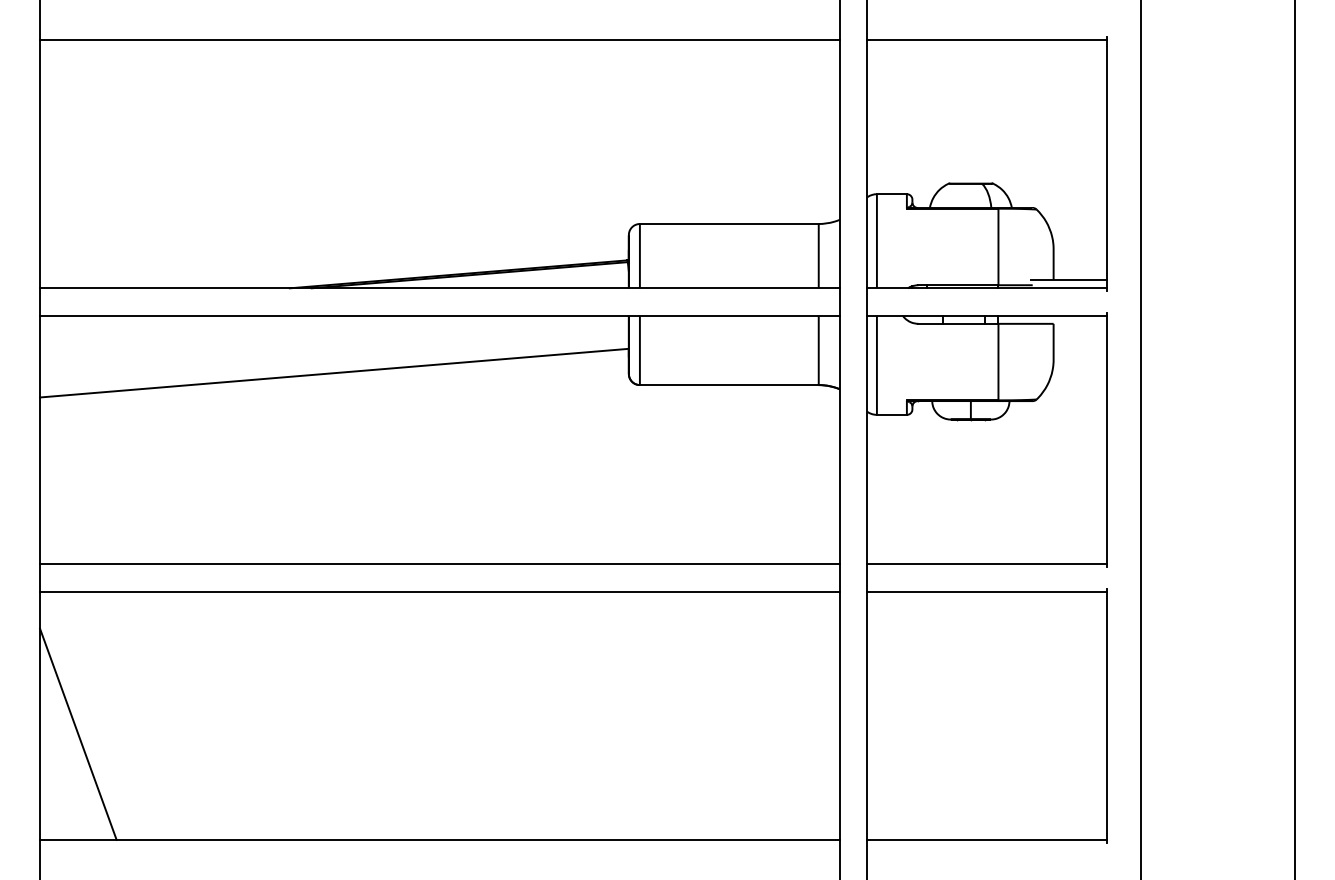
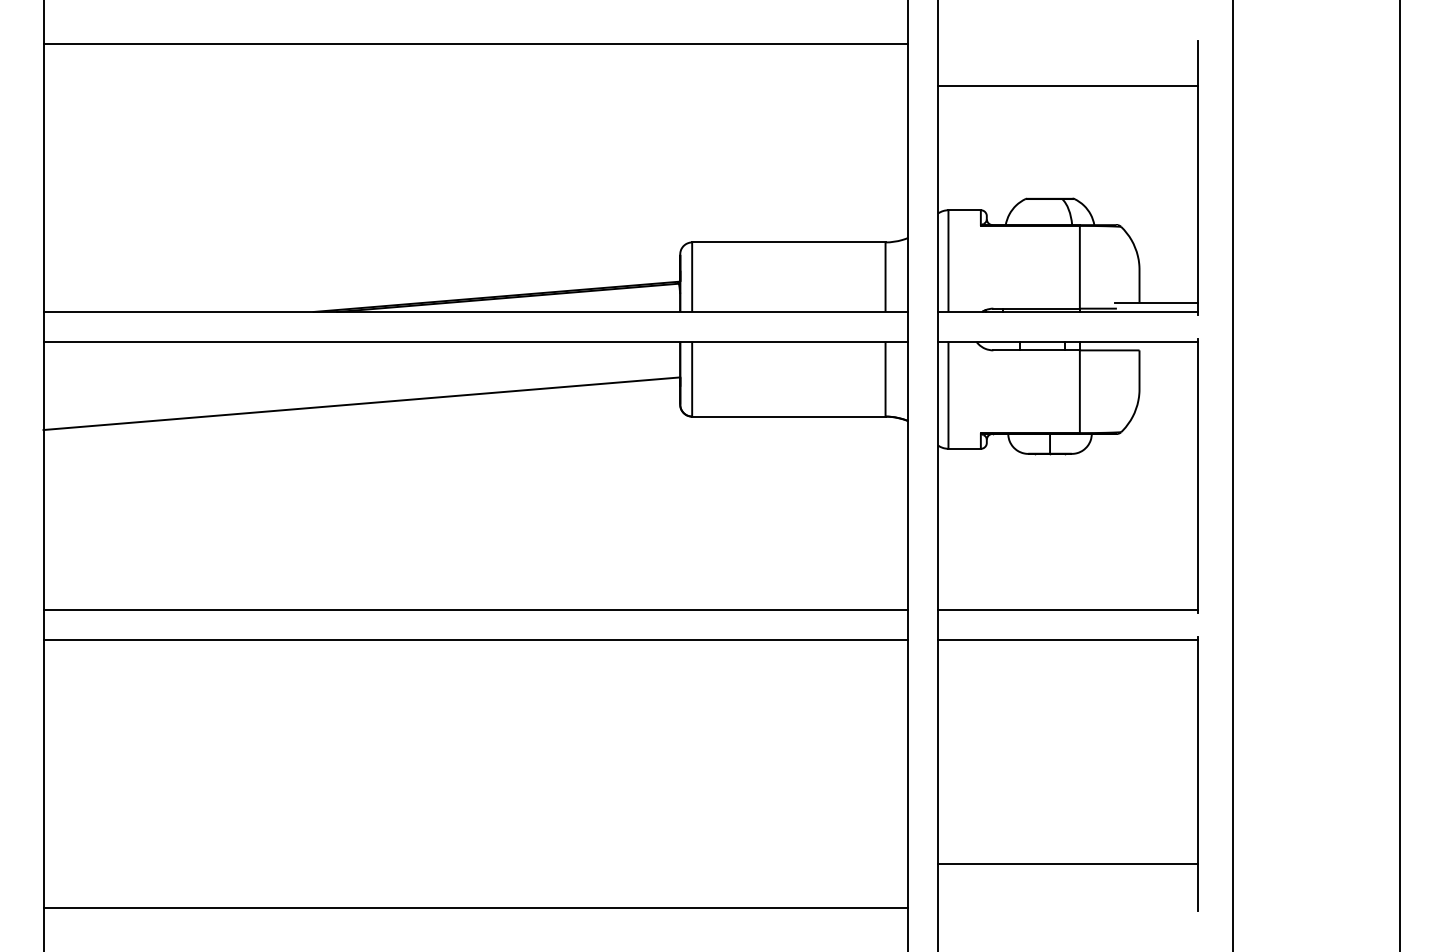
line: (987, 40) -> (1068, 86), moved
line: (78, 733) -> (85, 793), removed
line: (987, 839) -> (1068, 863), moved

